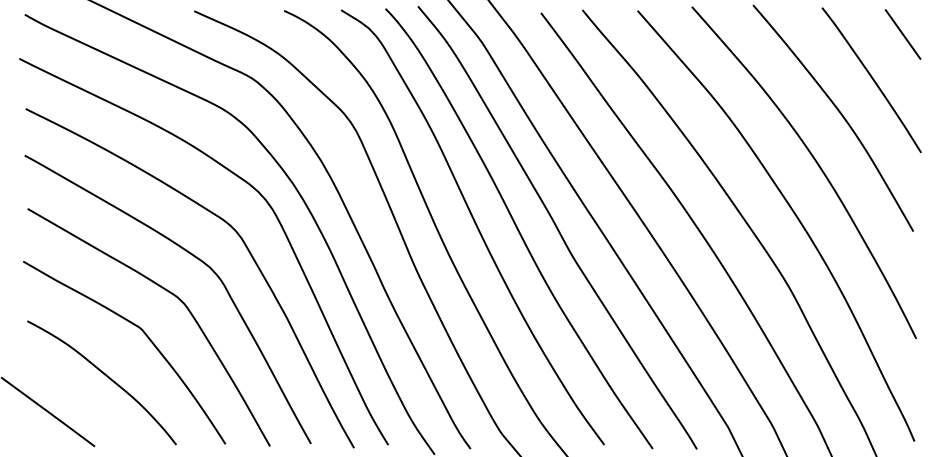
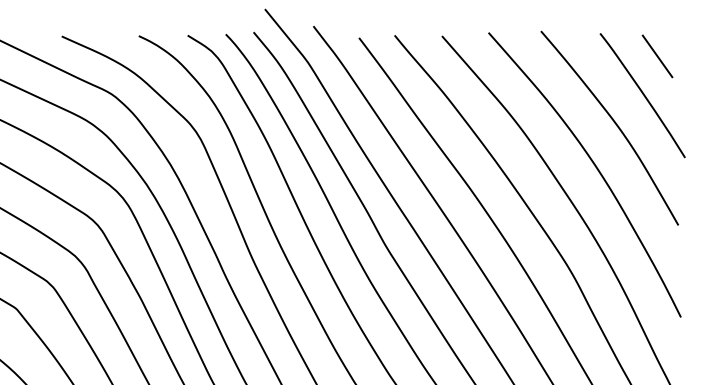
line: (902, 34) -> (657, 56), moved

